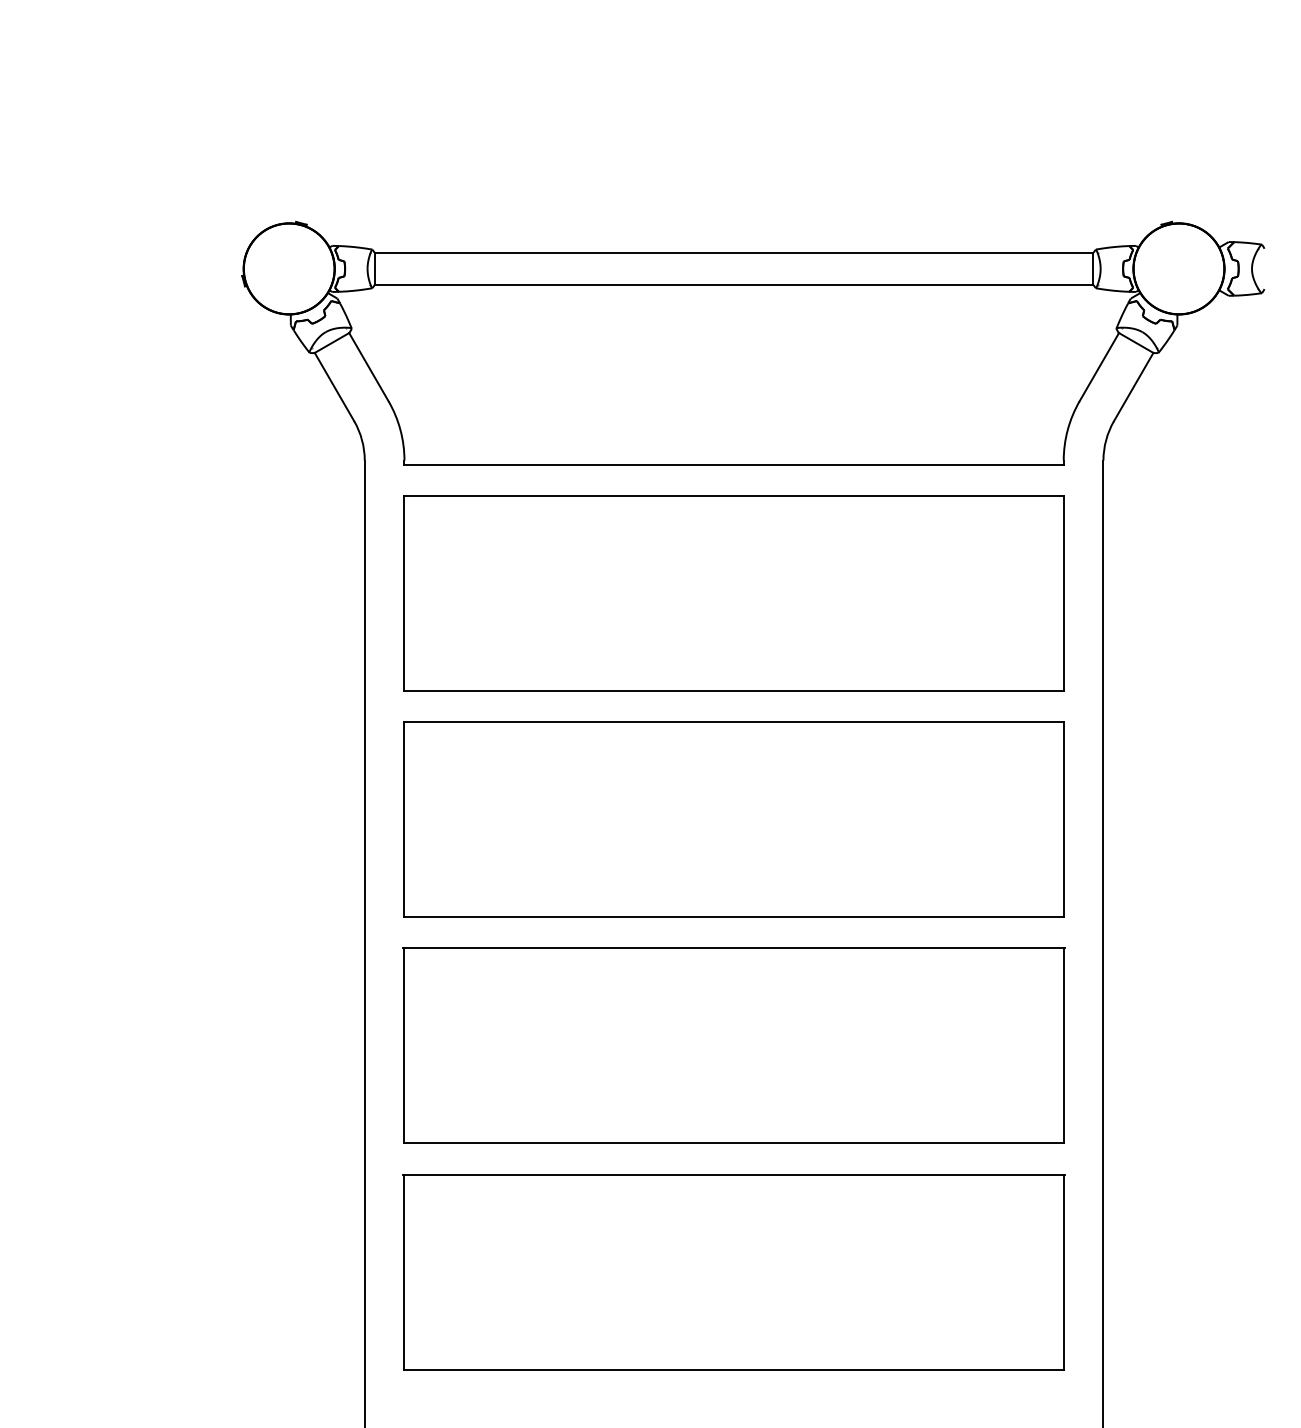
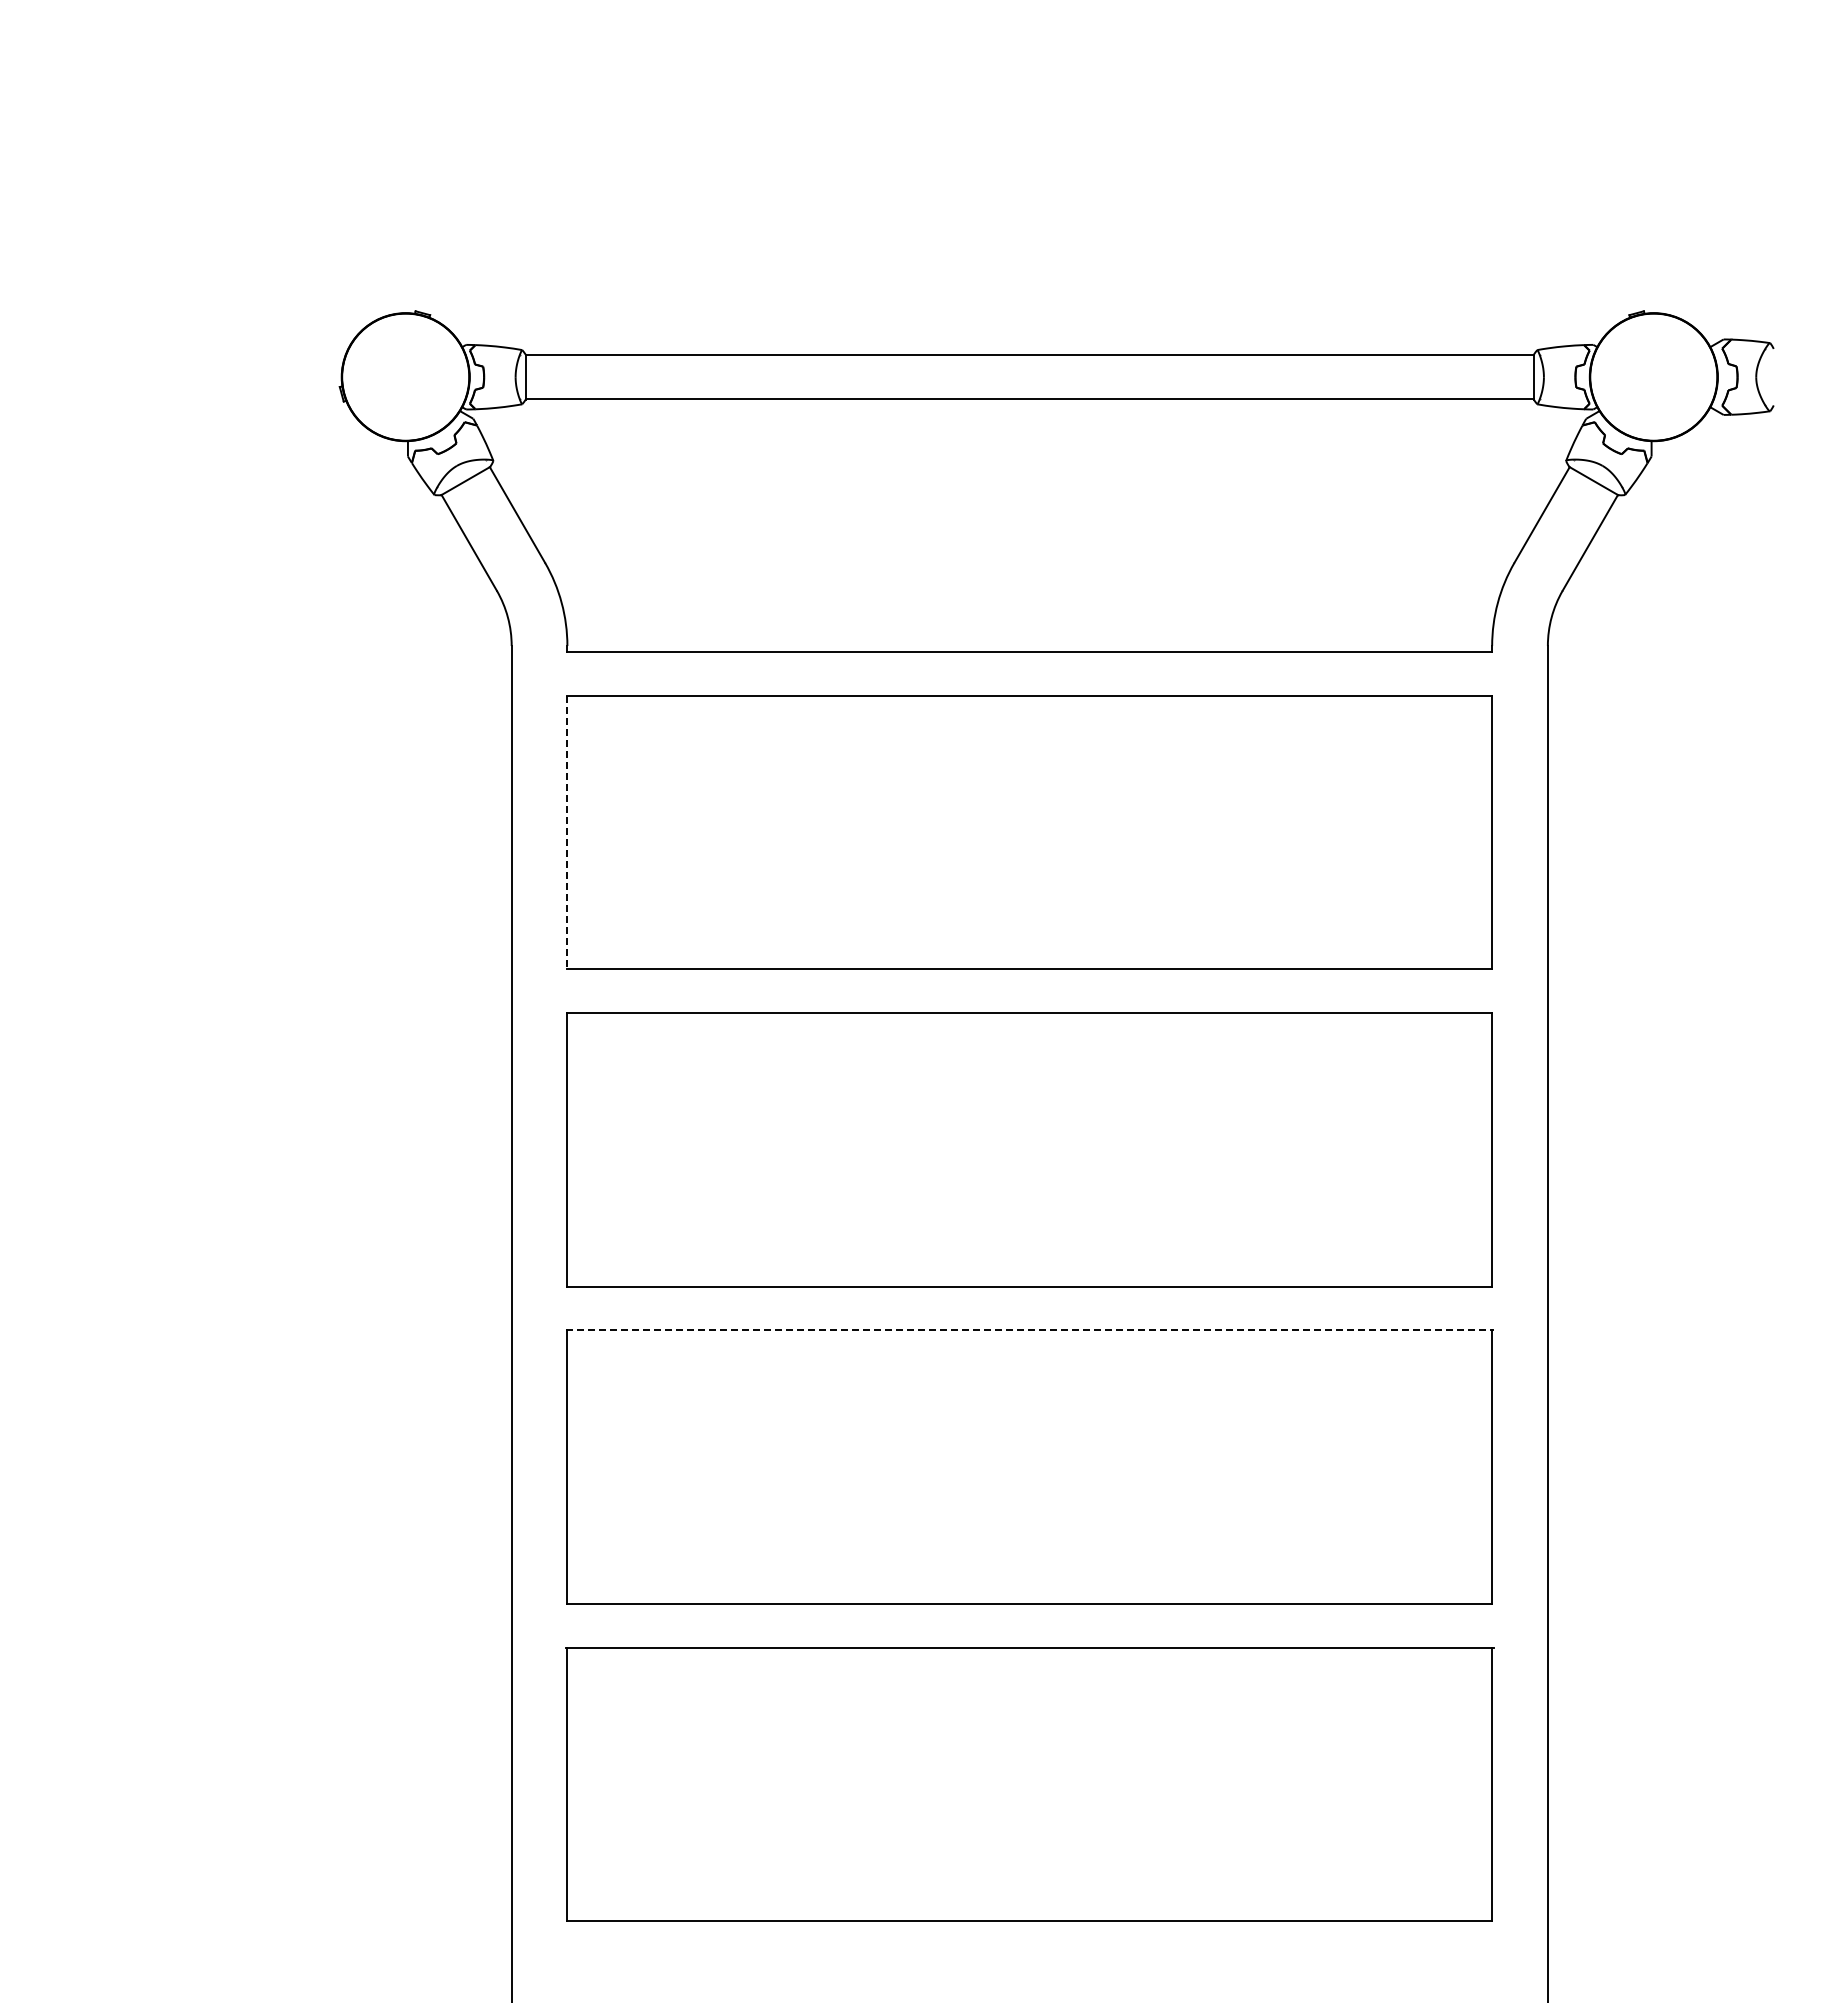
line: (404, 593) -> (567, 832), solid -> dashed
line: (733, 948) -> (1029, 1330), solid -> dashed

